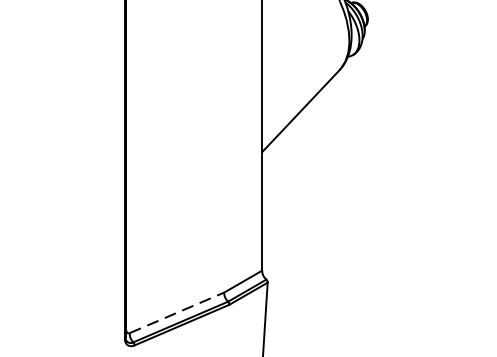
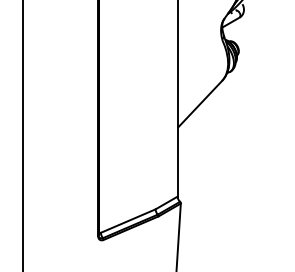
line: (177, 313) -> (128, 221), dashed -> solid

